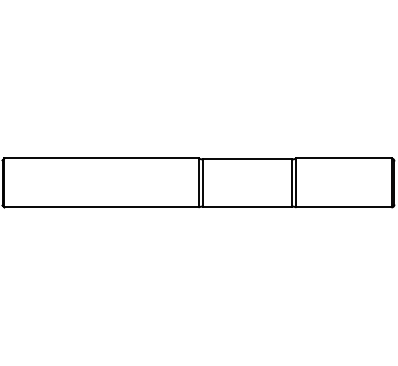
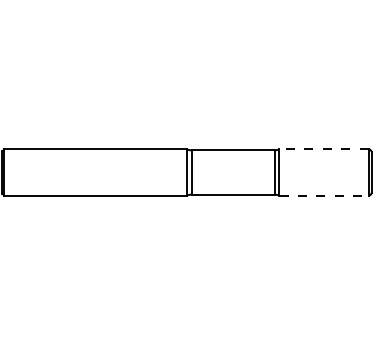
line: (344, 158) -> (324, 149), solid -> dashed
line: (344, 207) -> (324, 195), solid -> dashed

